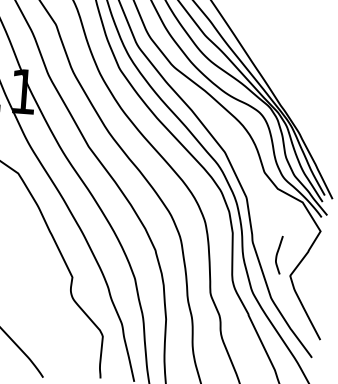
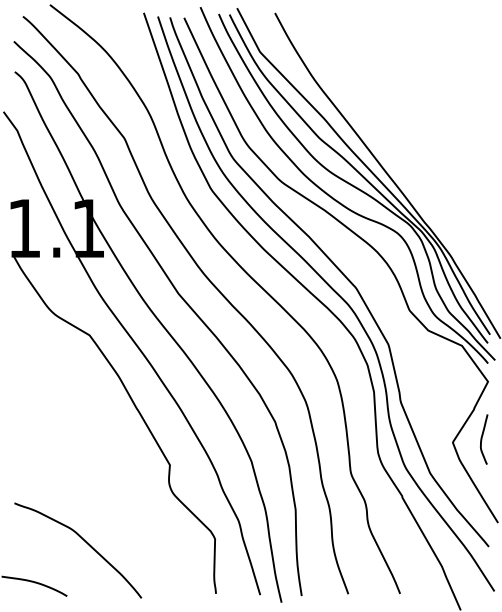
curve: (277, 254) -> (482, 439), moved

